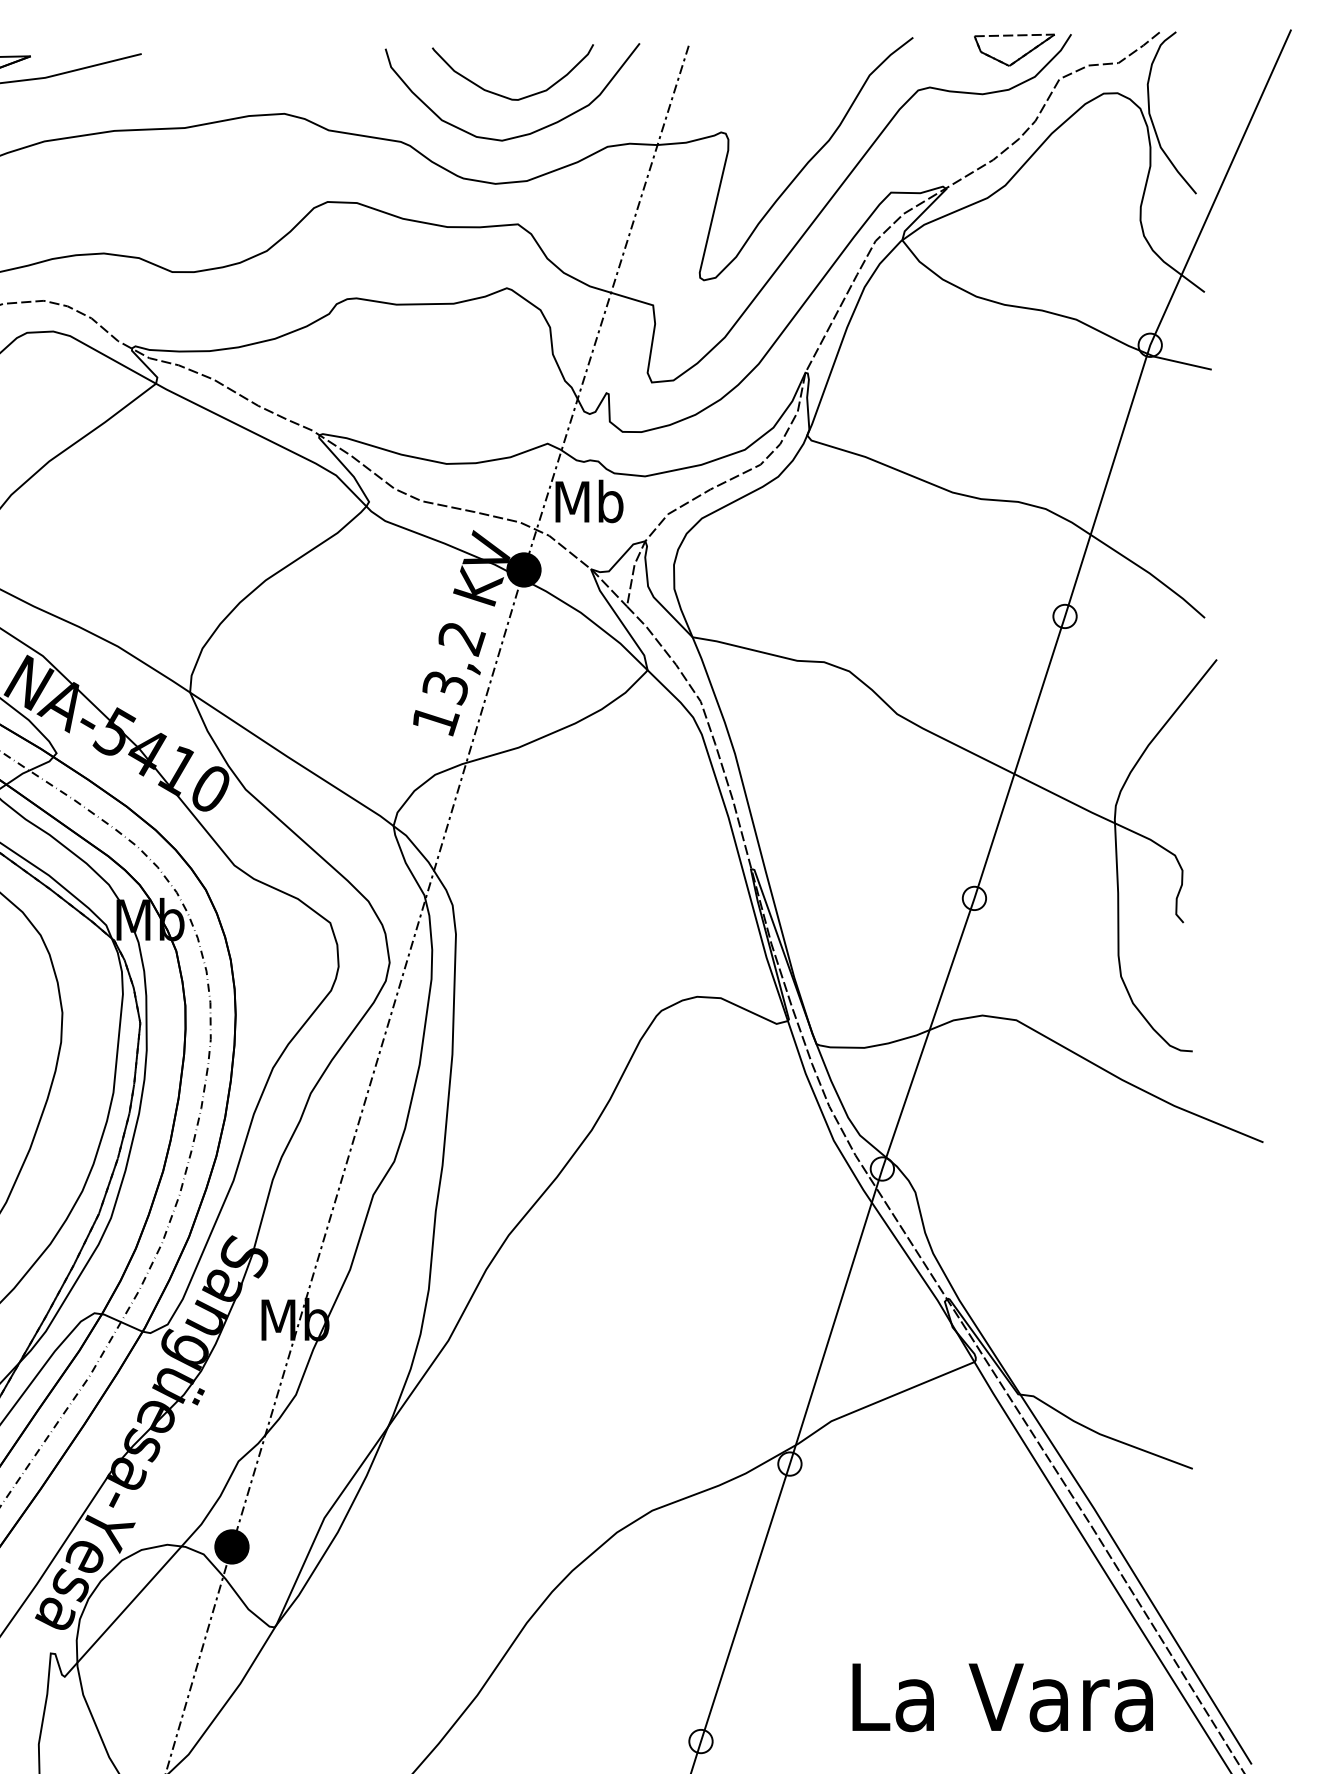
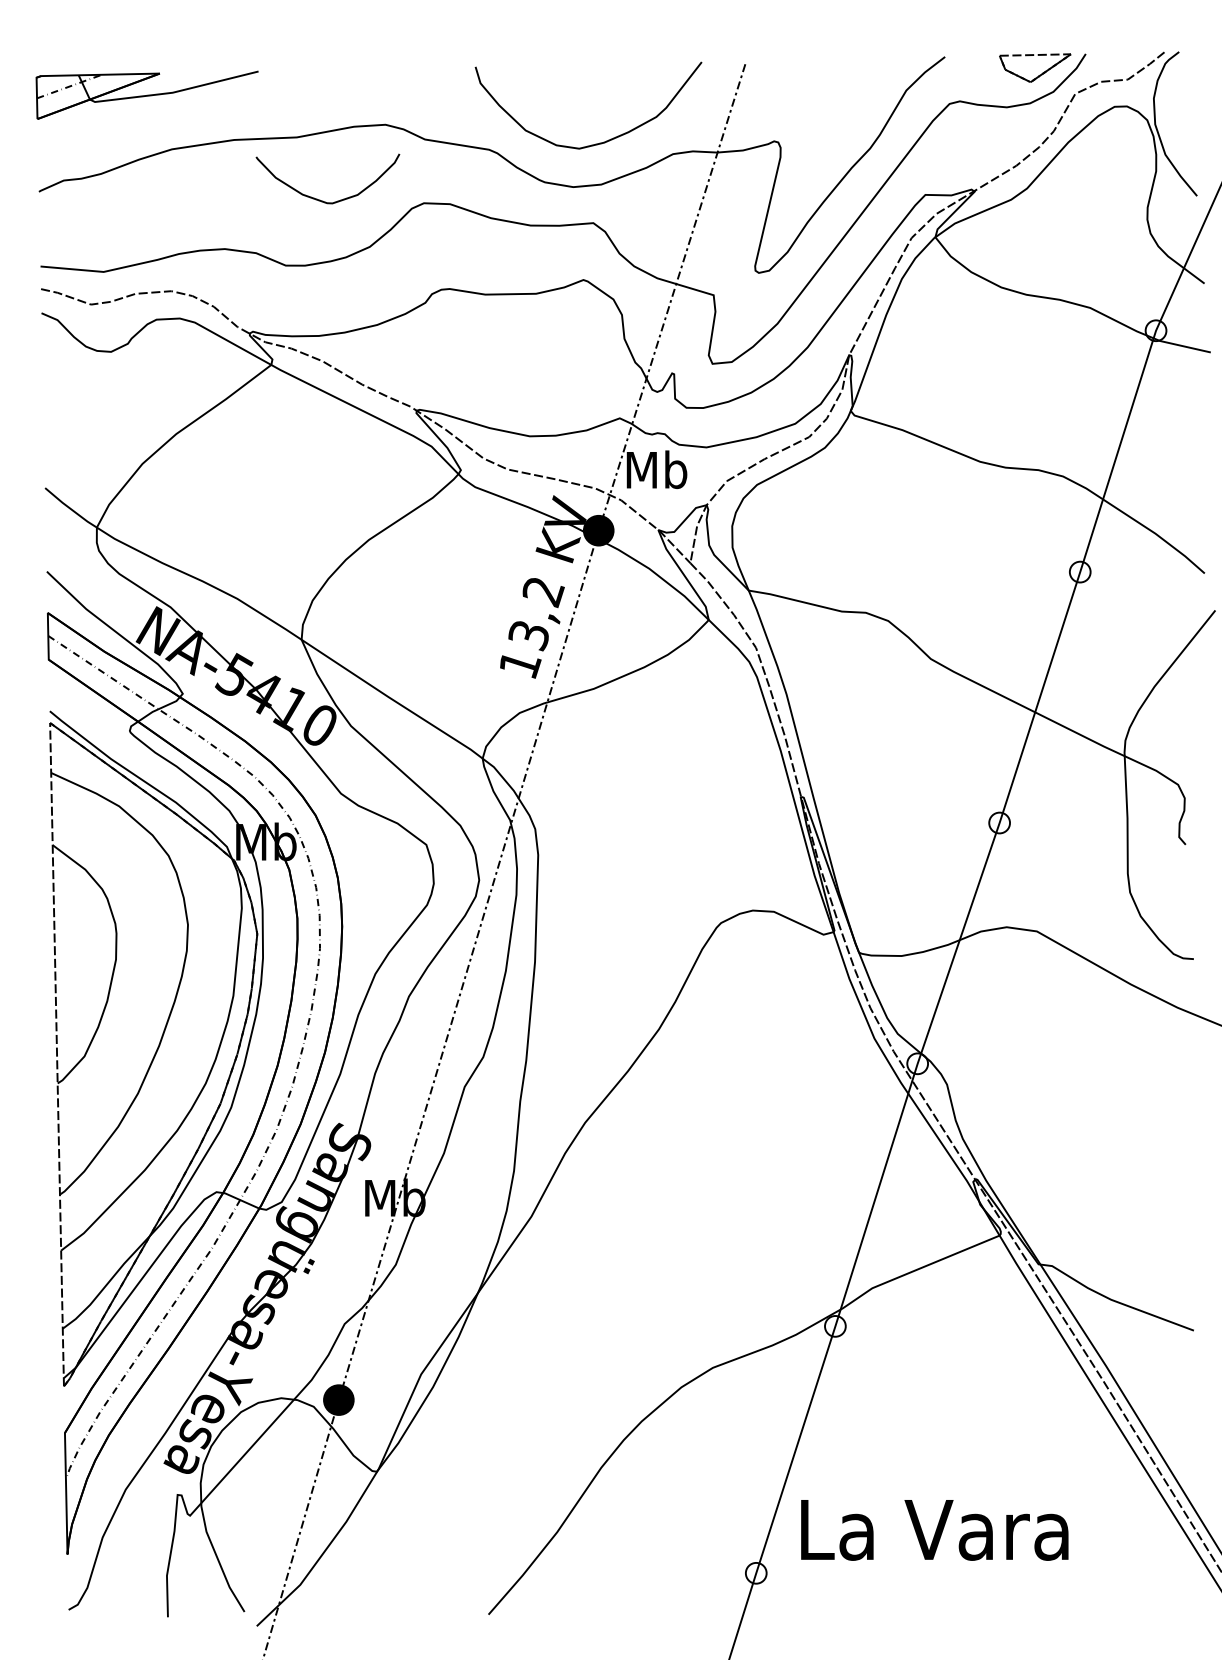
curve: (504, 95) -> (320, 199), moved
text: (1002, 1697) -> (934, 1530), moved

